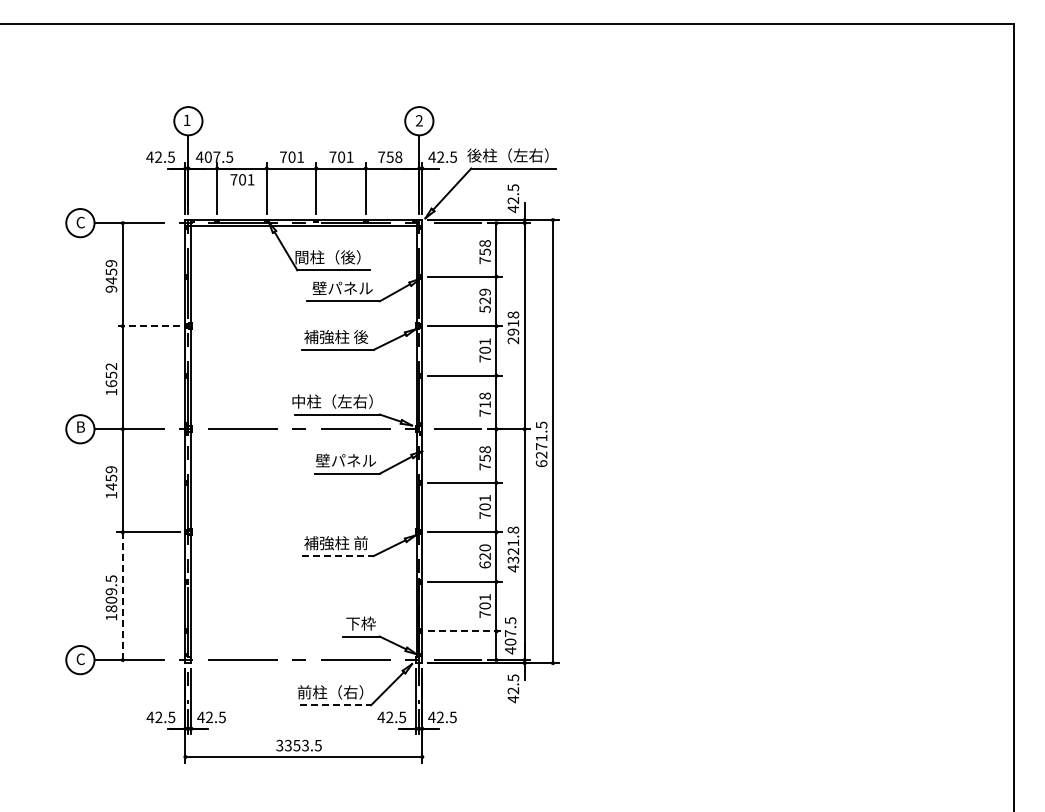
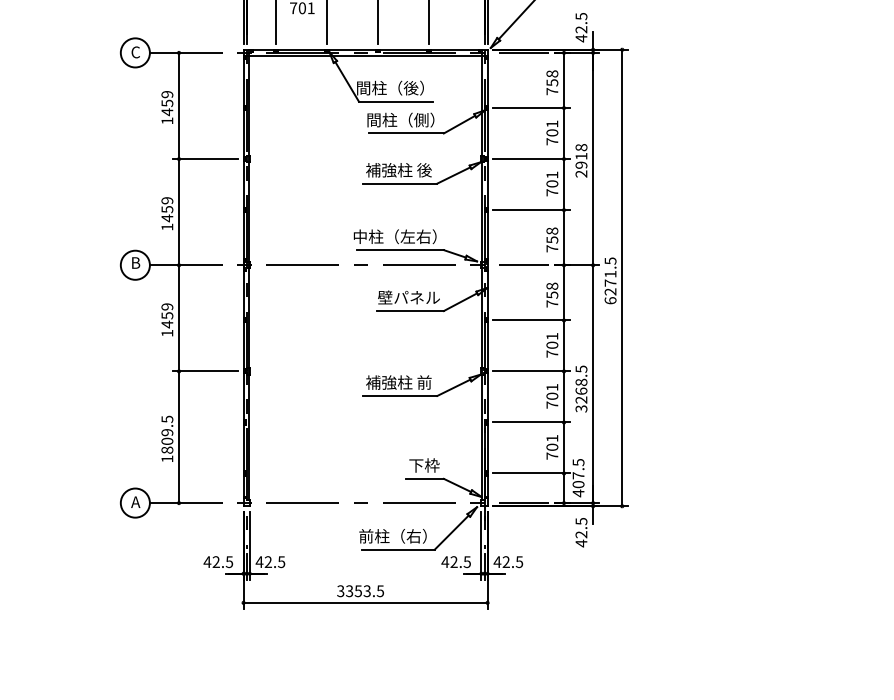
text: (111, 288) -> (167, 120), 9459 -> 1459
text: (338, 288) -> (401, 120), 壁パネル -> 間柱（側）
text: (484, 300) -> (551, 132), 529 -> 701
line: (147, 326) -> (204, 159), dashed -> solid
text: (111, 375) -> (167, 209), 1652 -> 1459
text: (484, 404) -> (551, 239), 718 -> 758
text: (513, 549) -> (581, 389), 4321.8 -> 3268.5
line: (337, 556) -> (400, 396), dashed -> solid
text: (484, 556) -> (551, 396), 620 -> 701
line: (122, 596) -> (178, 437), dashed -> solid
line: (465, 631) -> (532, 473), dashed -> solid
text: (80, 659) -> (135, 502), C -> A
line: (336, 705) -> (399, 549), dashed -> solid

